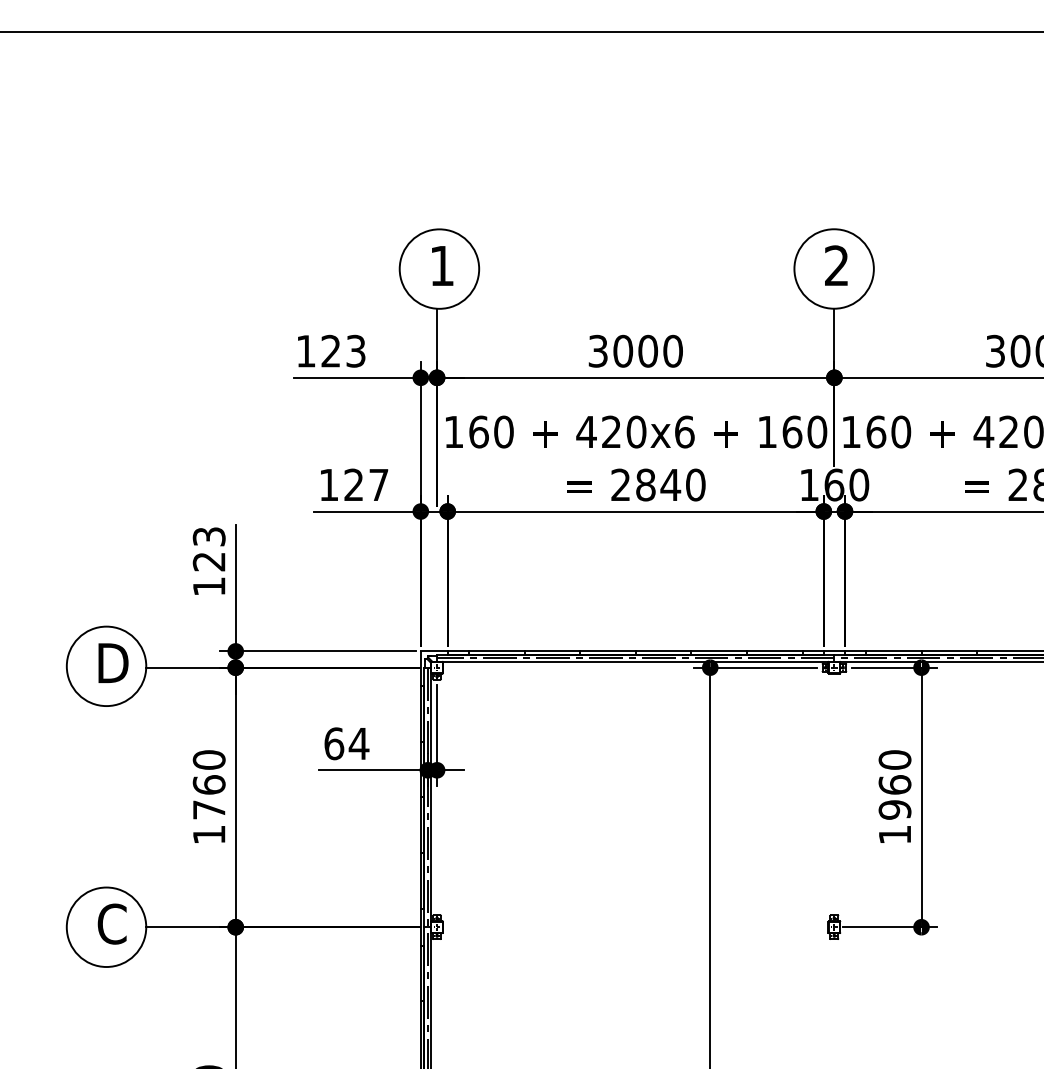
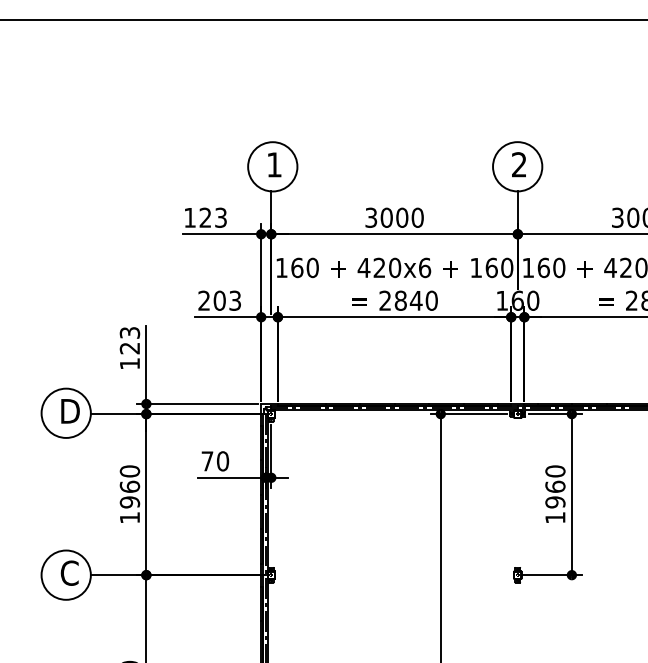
text: (353, 484) -> (219, 300), 127 -> 203
text: (347, 744) -> (215, 461), 64 -> 70
text: (208, 810) -> (129, 502), 1760 -> 1960

